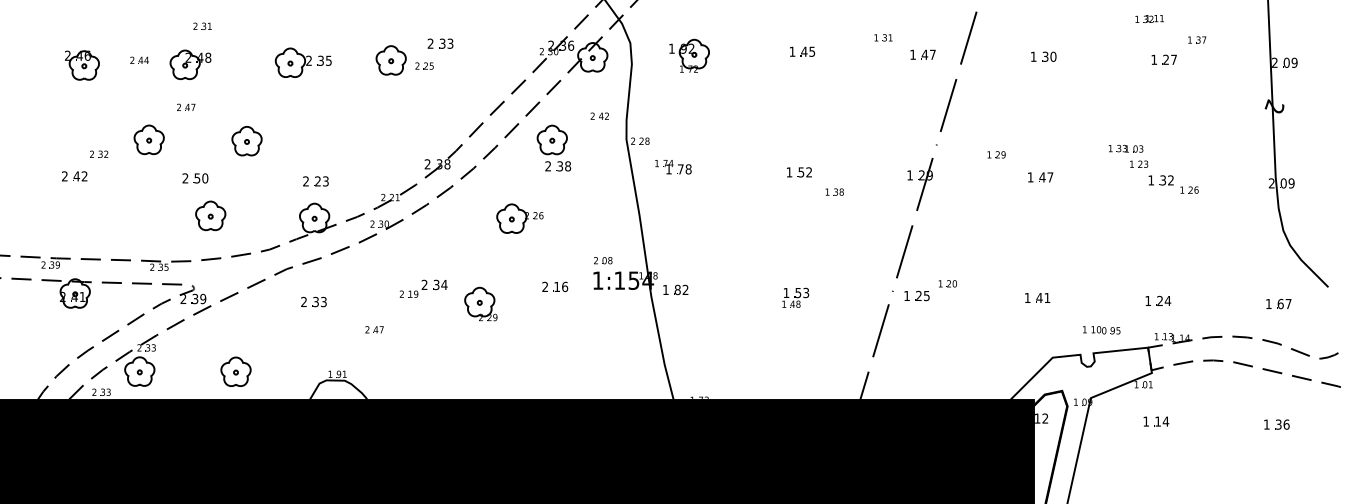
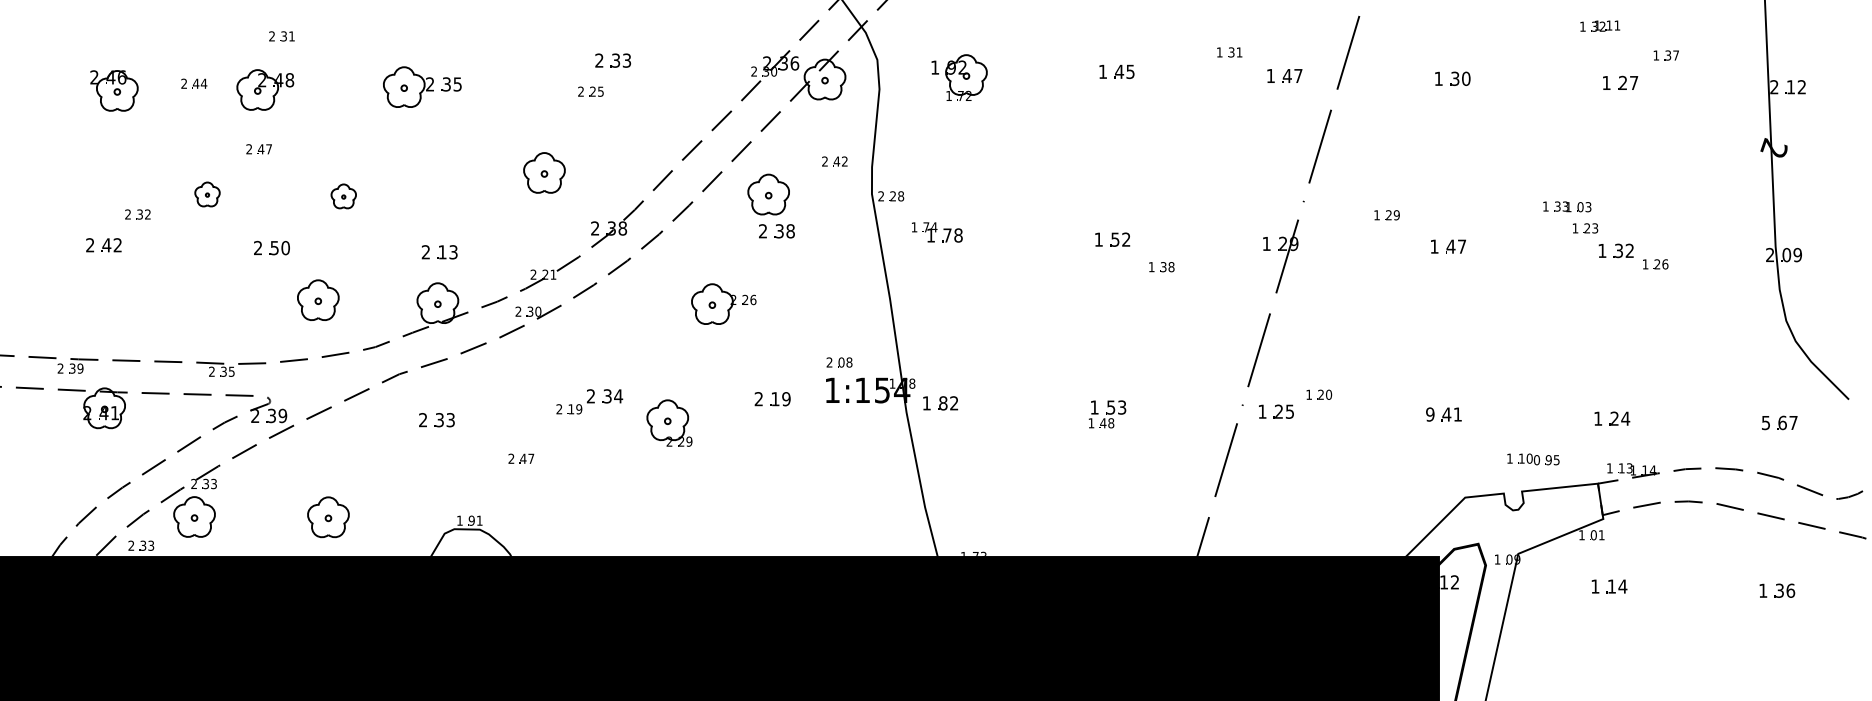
part: (390, 60) -> (543, 173), moved
text: (1290, 62) -> (1796, 86), 09 -> 12
part: (148, 139) -> (206, 193), size x0.6
part: (246, 141) -> (343, 196), size x0.6
text: (317, 181) -> (441, 252), 23 -> 13
part: (210, 215) -> (317, 299), moved
text: (565, 286) -> (787, 398), 16 -> 19
text: (1027, 297) -> (1430, 413), 1 -> 9
text: (1268, 304) -> (1765, 423), 1 -> 5

